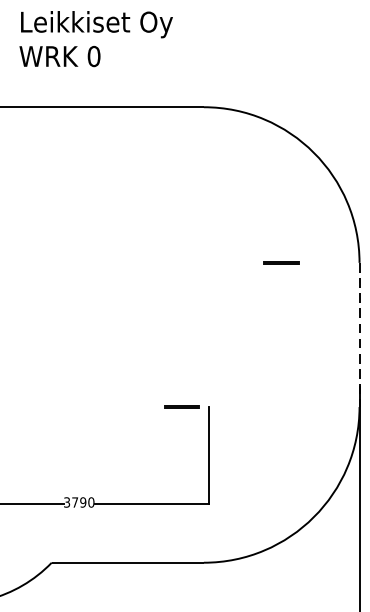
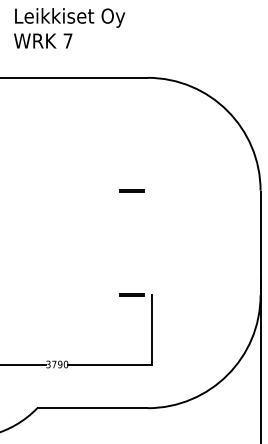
text: (93, 55) -> (67, 40), 0 -> 7
line: (280, 262) -> (131, 190), moved
line: (359, 335) -> (260, 243), dashed -> solid

